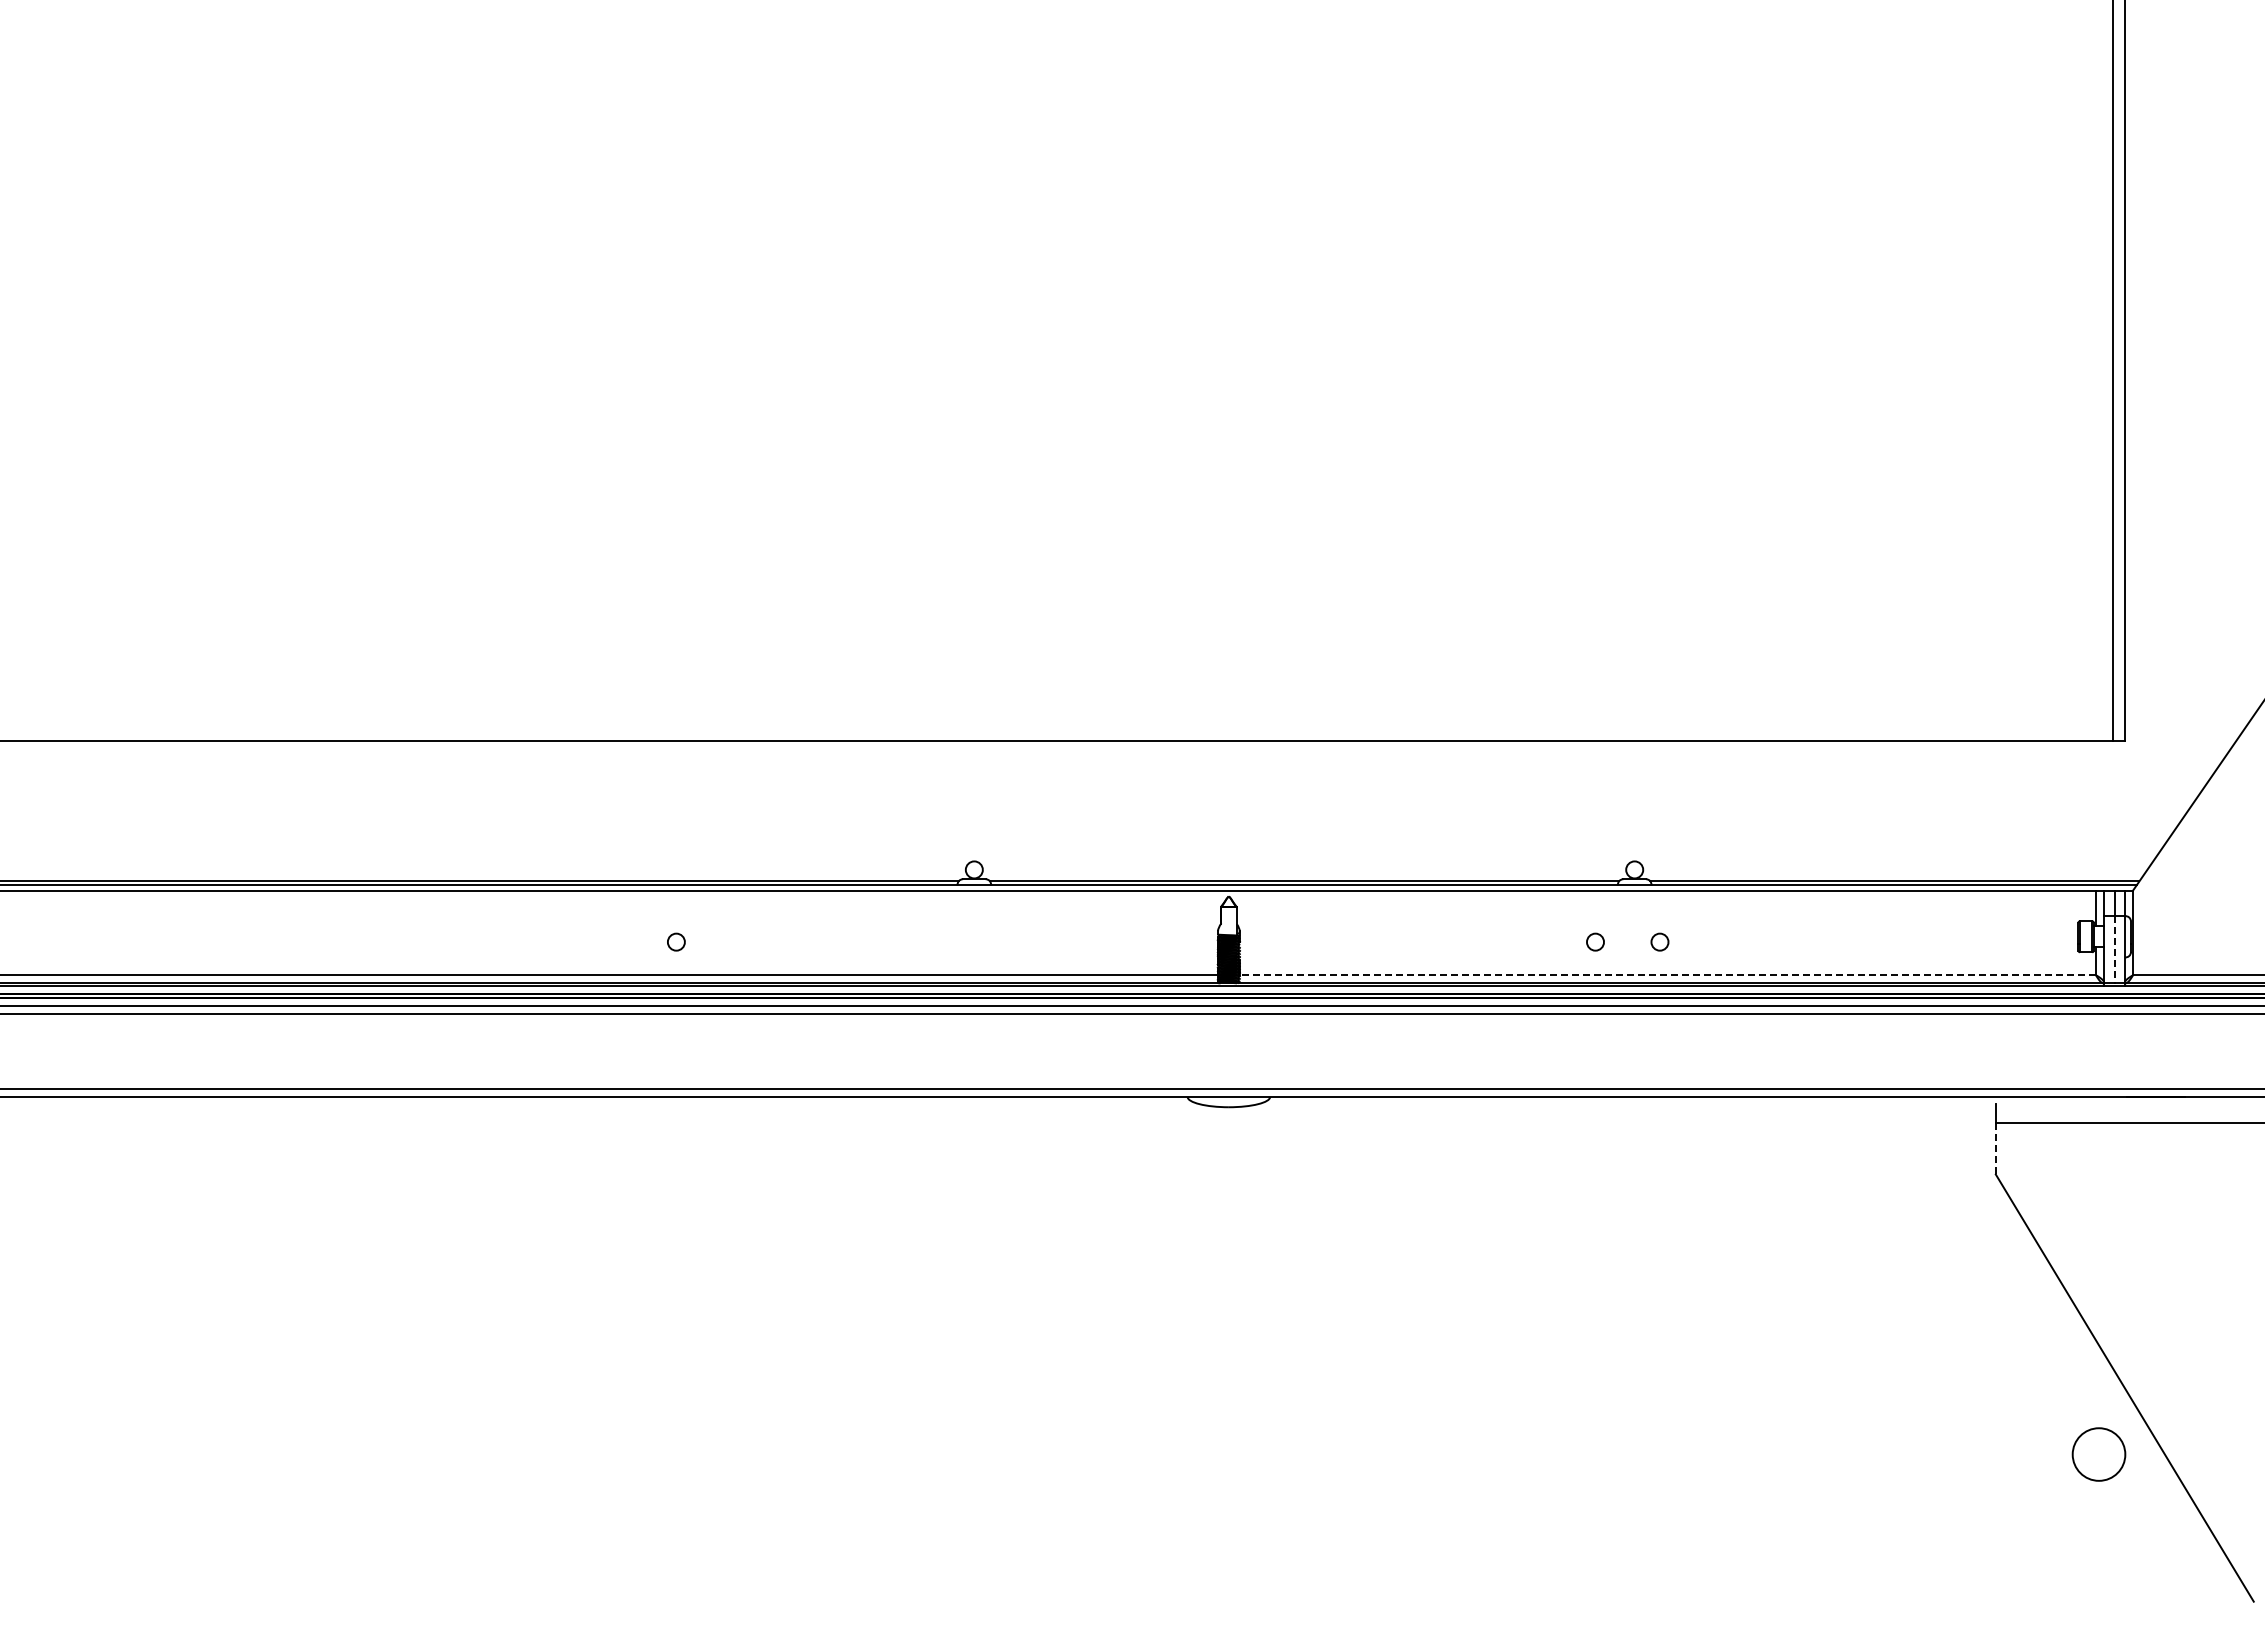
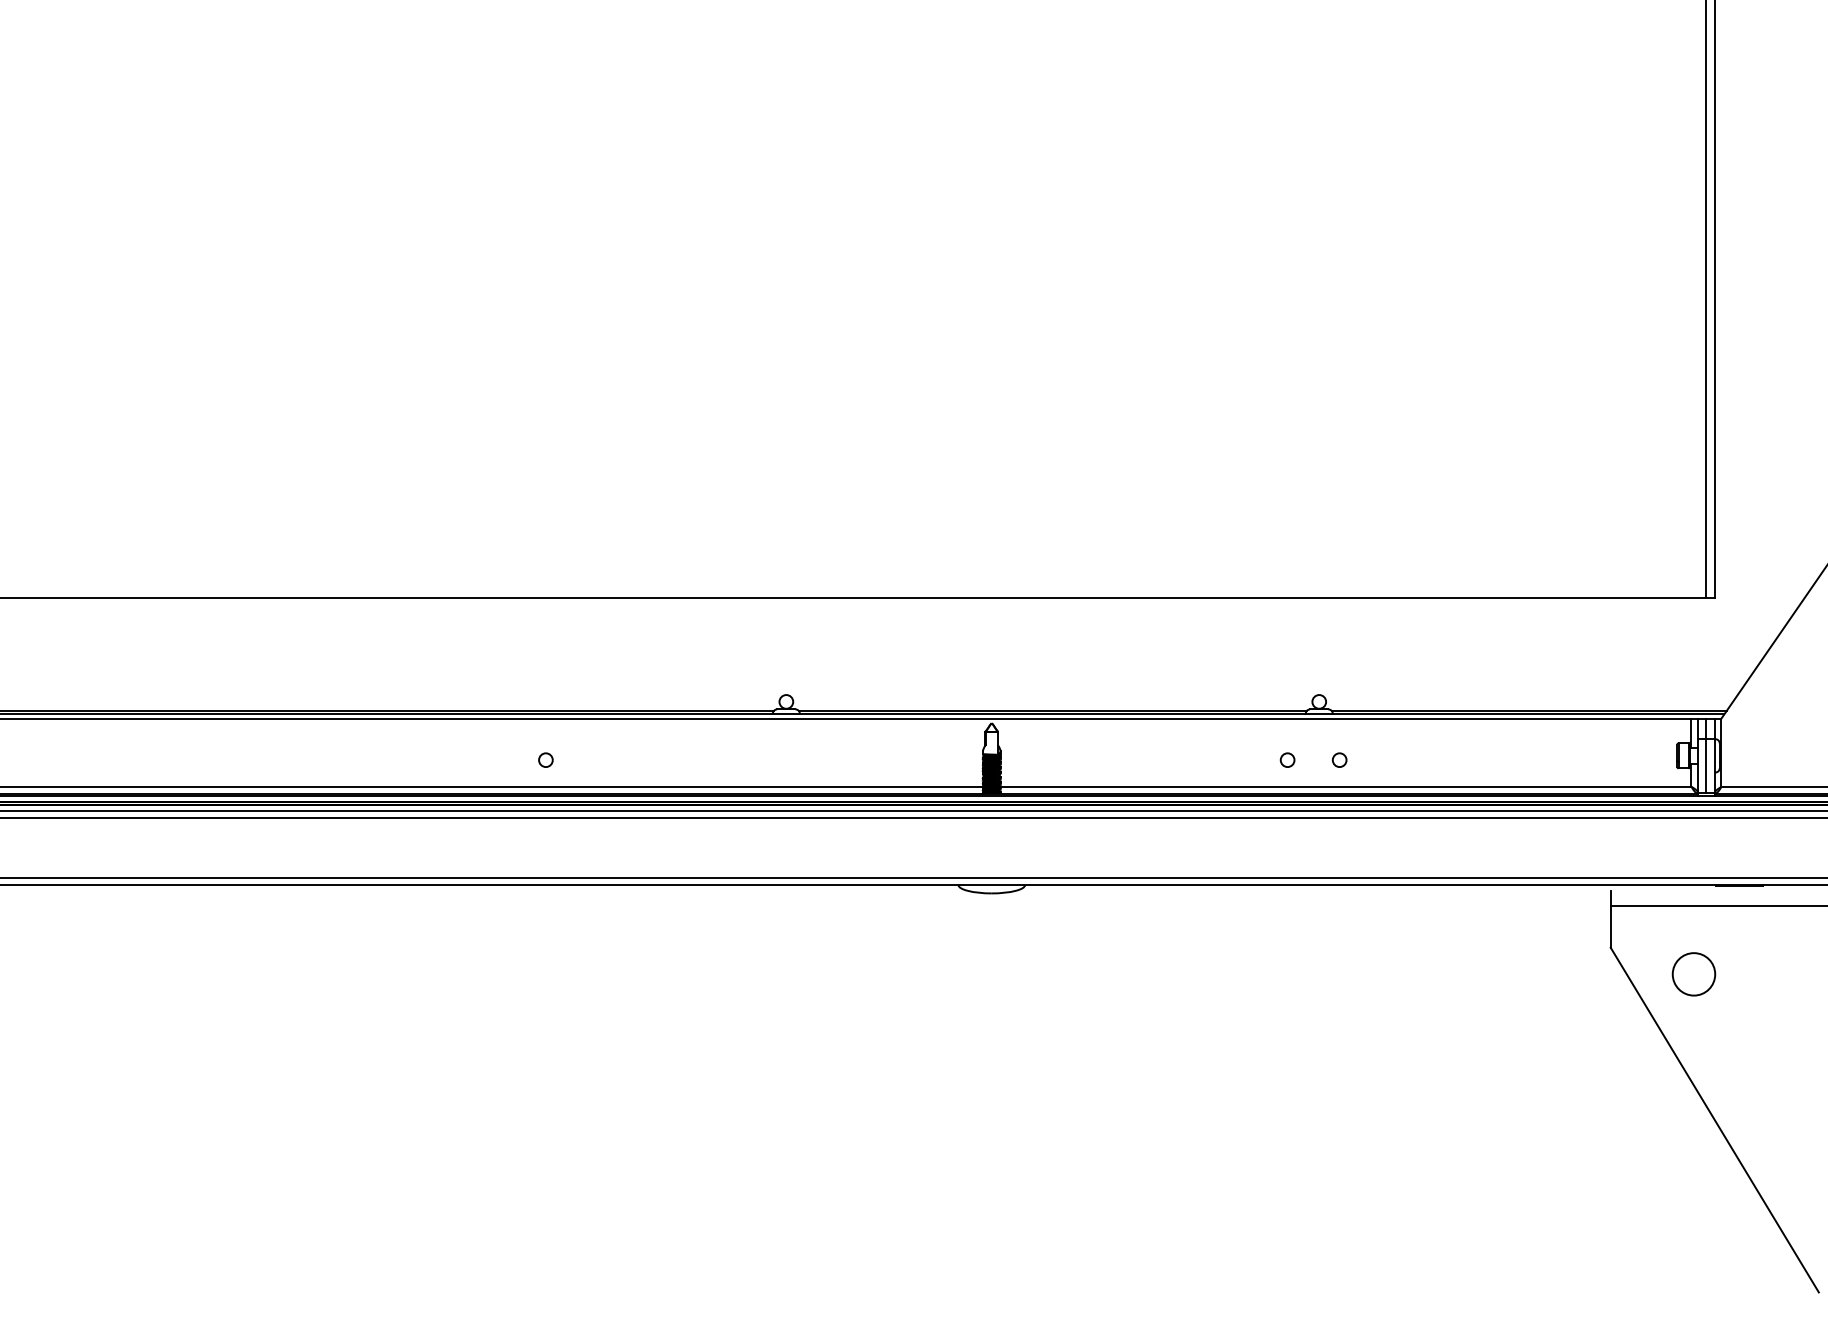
line: (2114, 950) -> (1706, 766), dashed -> solid
line: (1667, 975) -> (1345, 787), dashed -> solid
line: (1995, 1148) -> (1610, 926), dashed -> solid
circle: (2098, 1454) -> (1693, 974), moved

